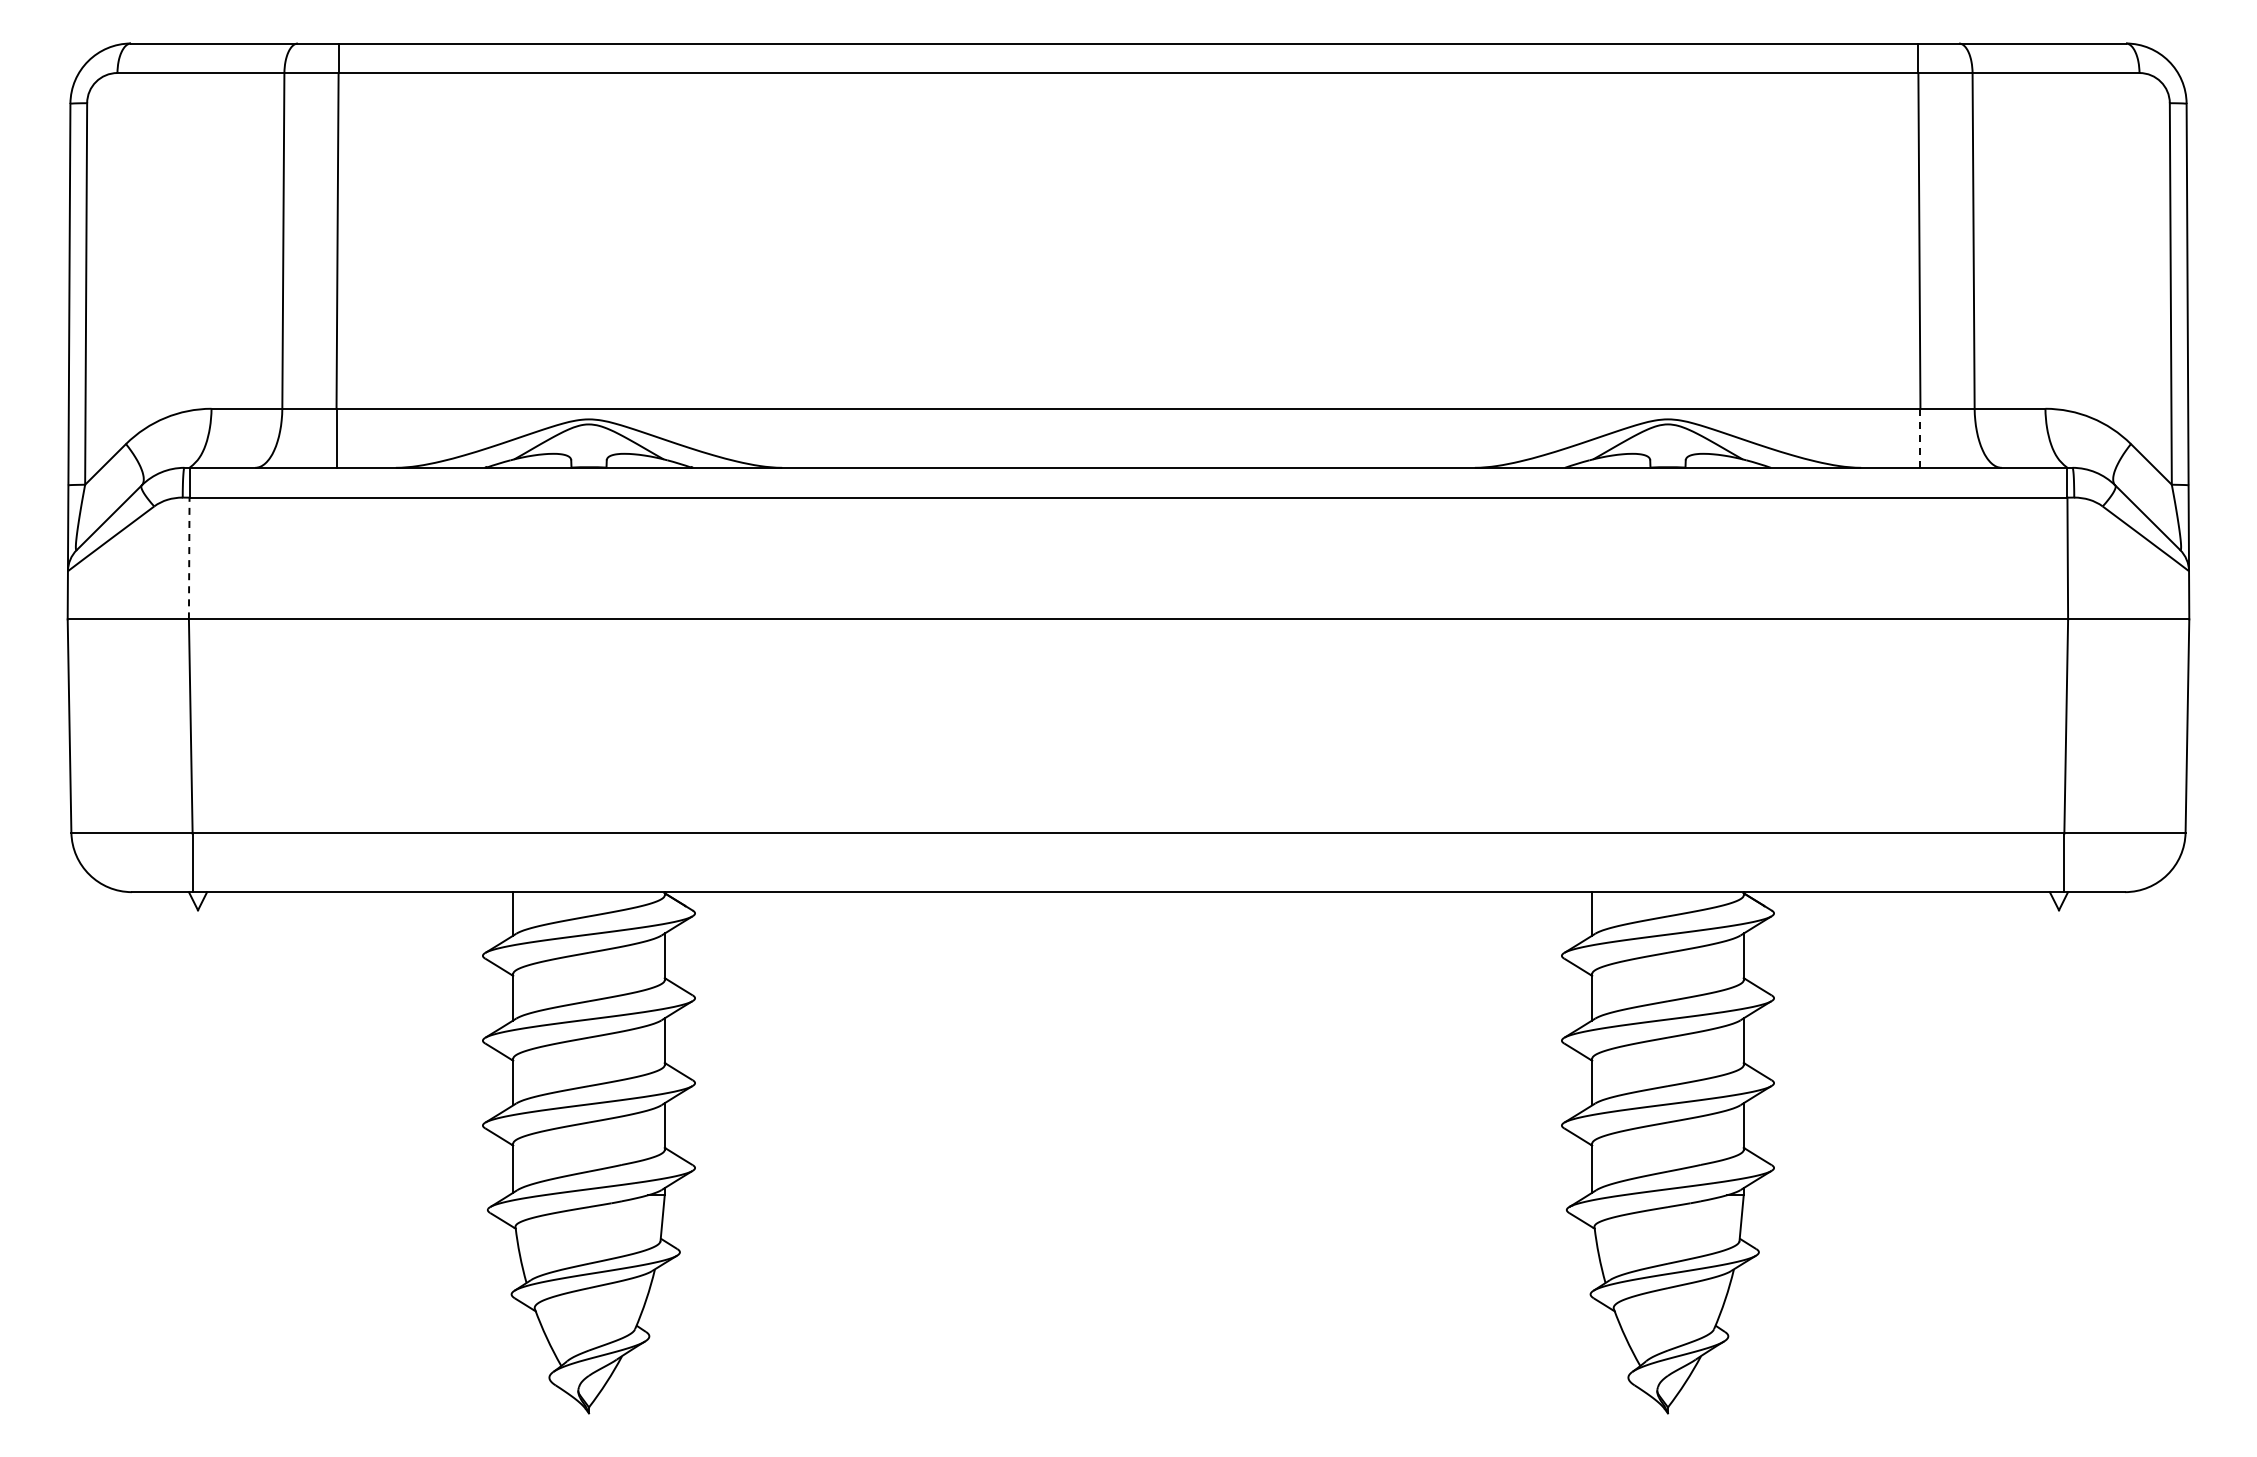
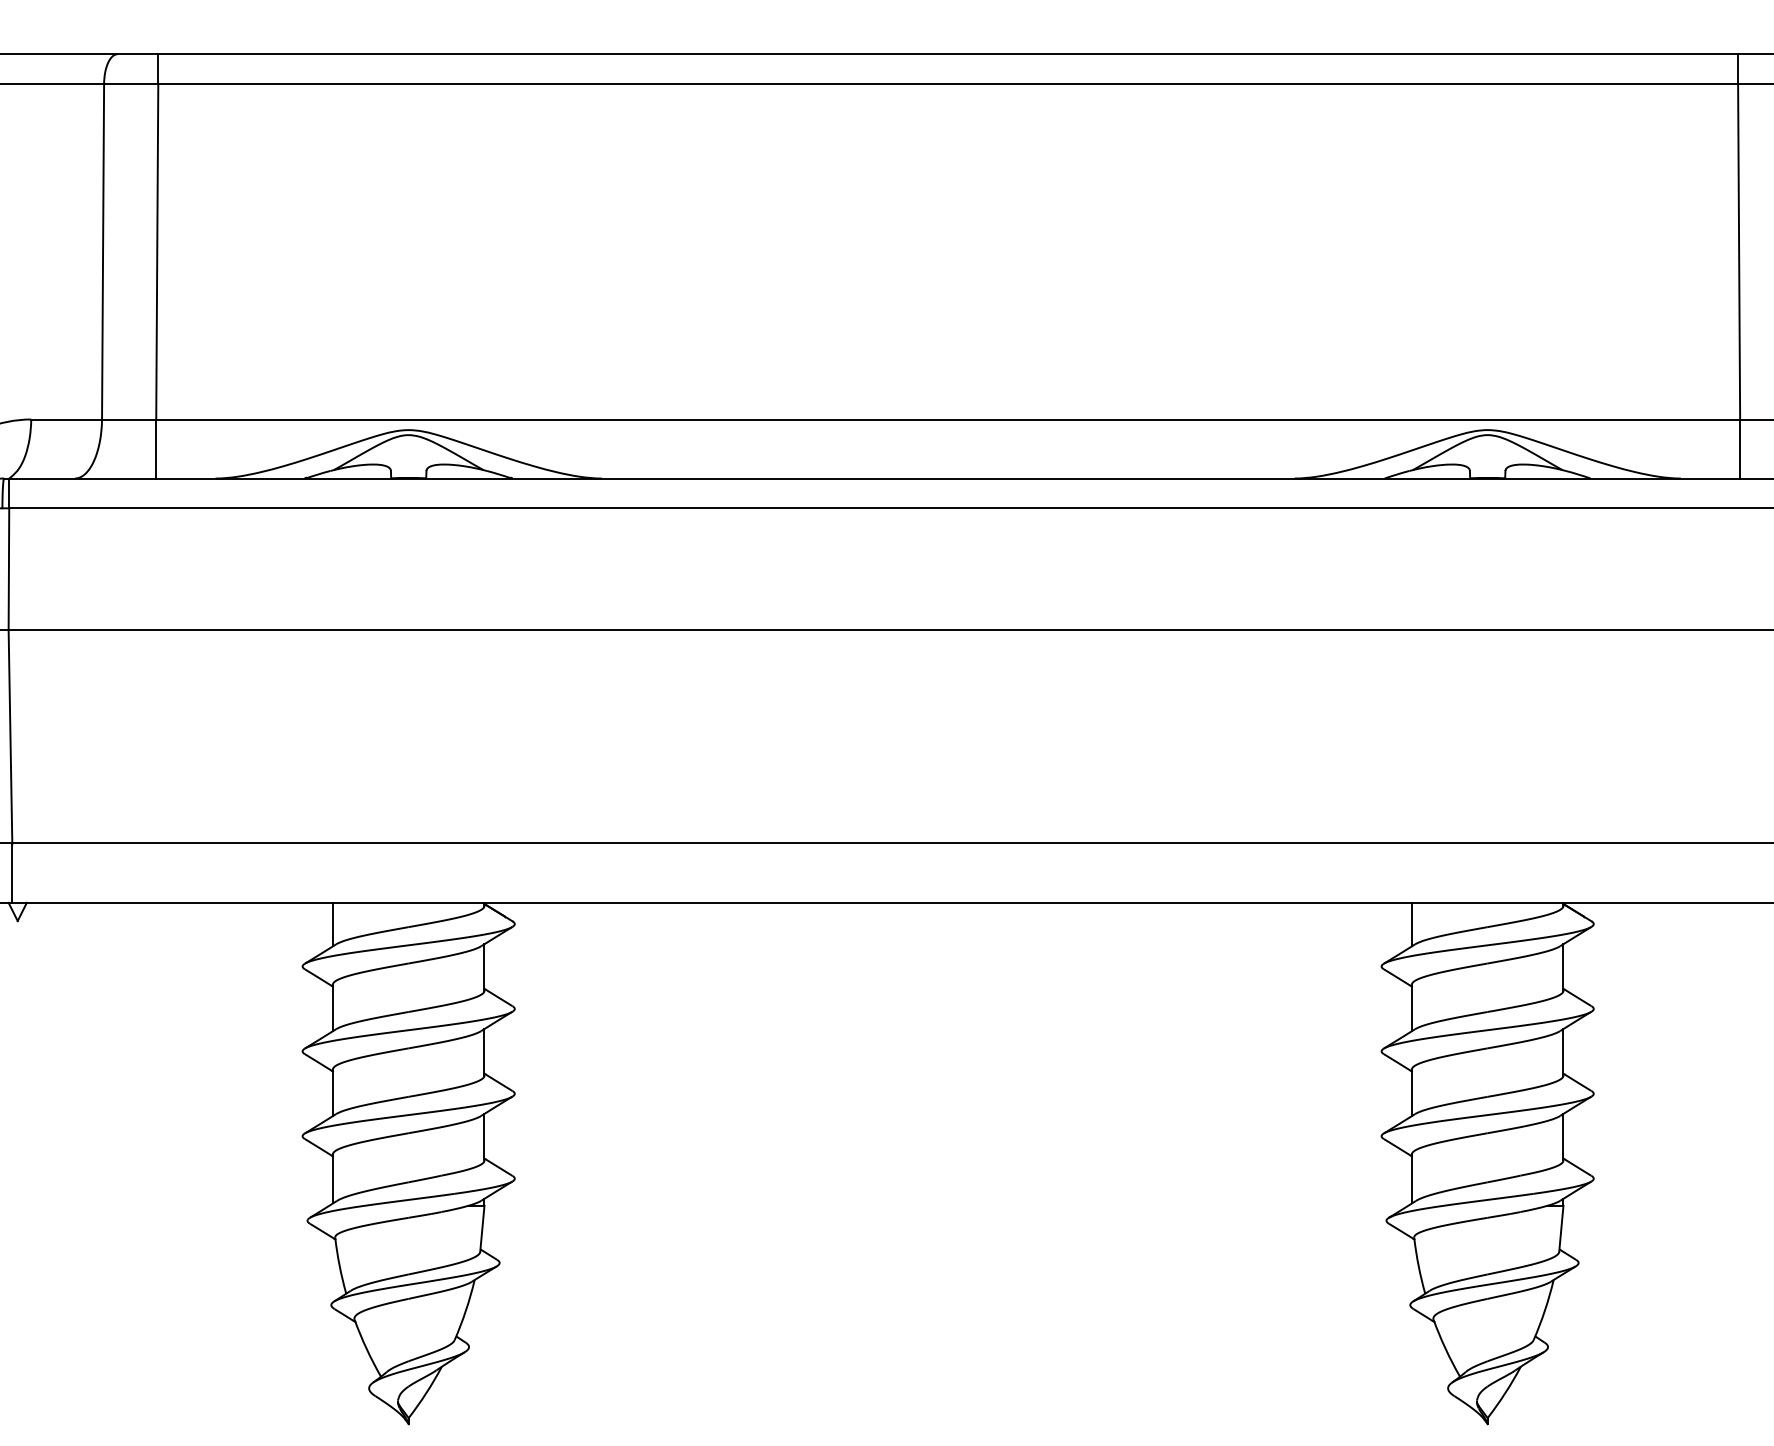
line: (1920, 438) -> (1740, 449), dashed -> solid
line: (189, 558) -> (9, 569), dashed -> solid

